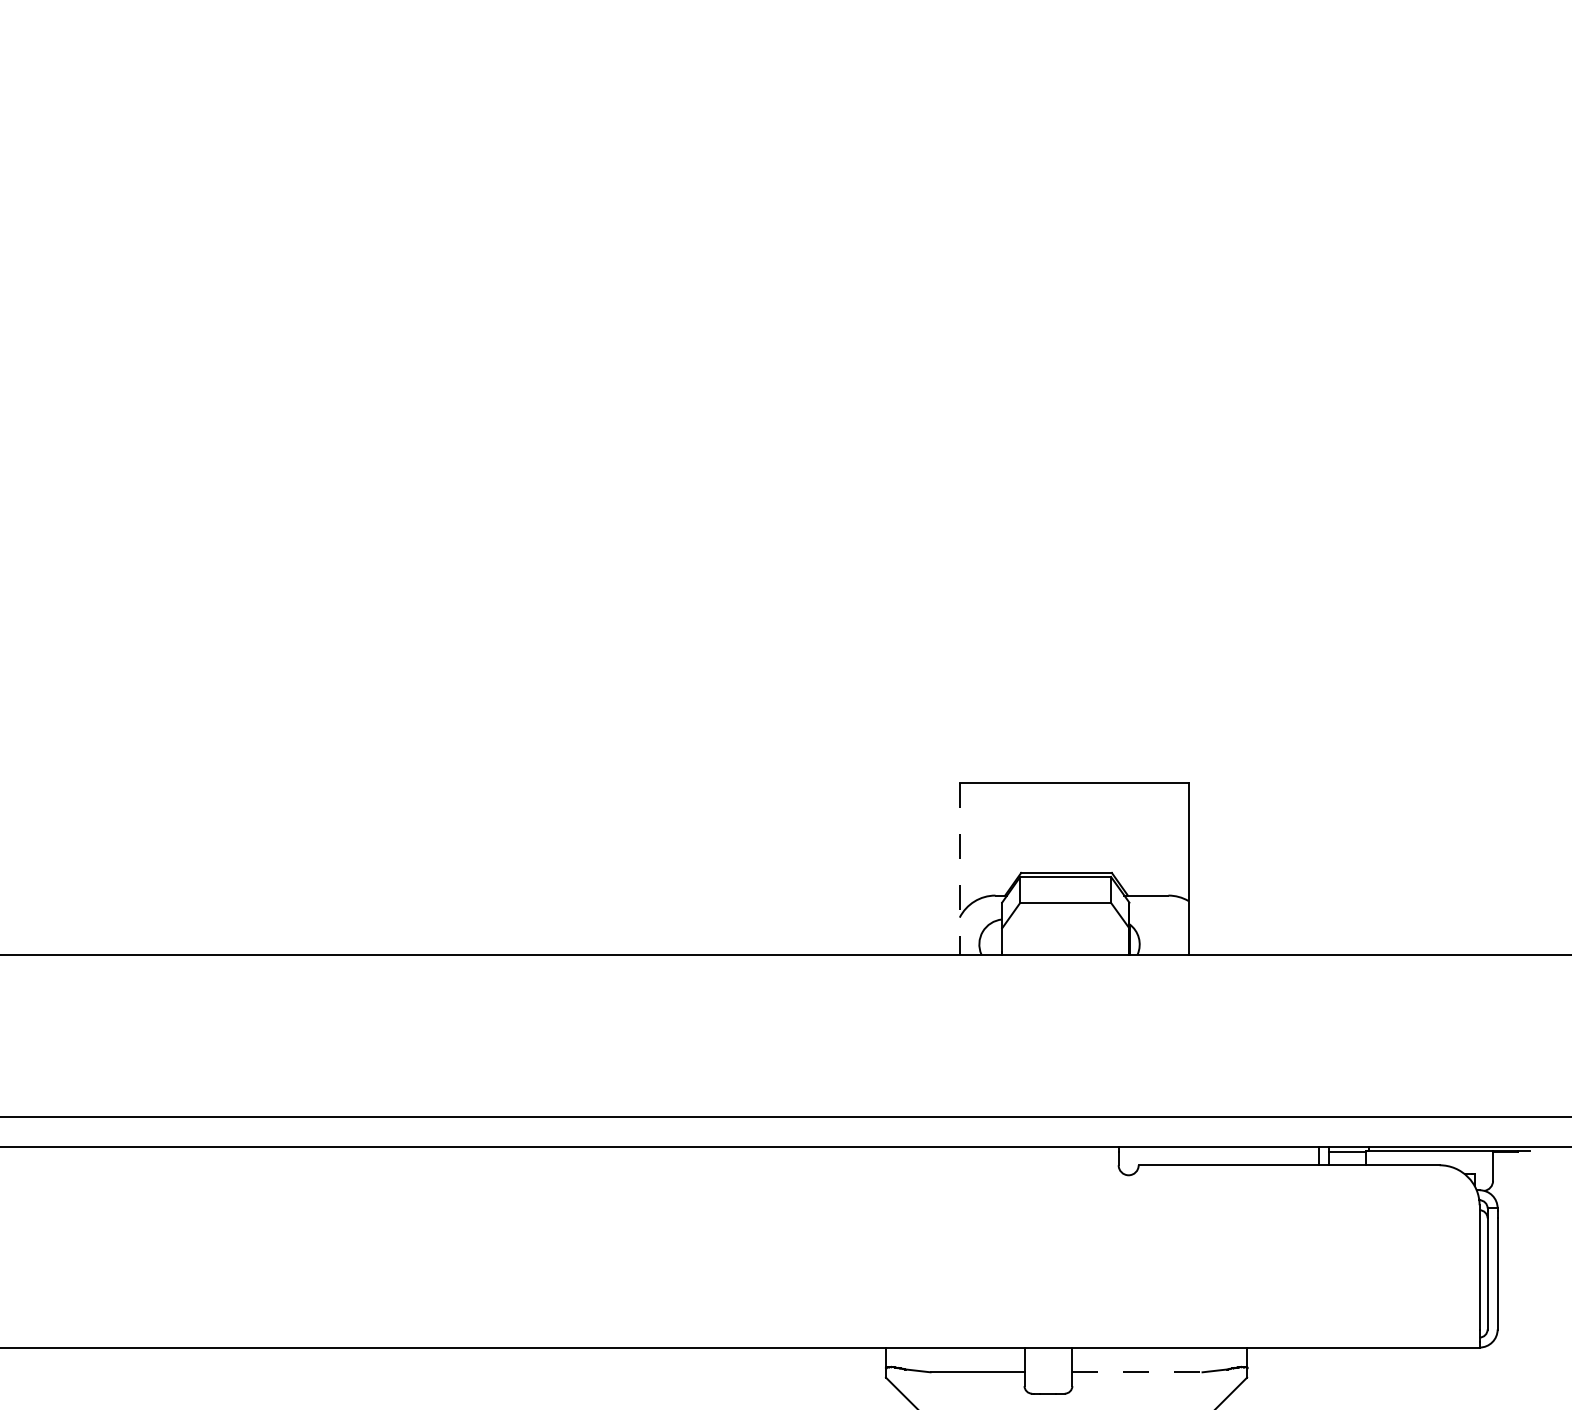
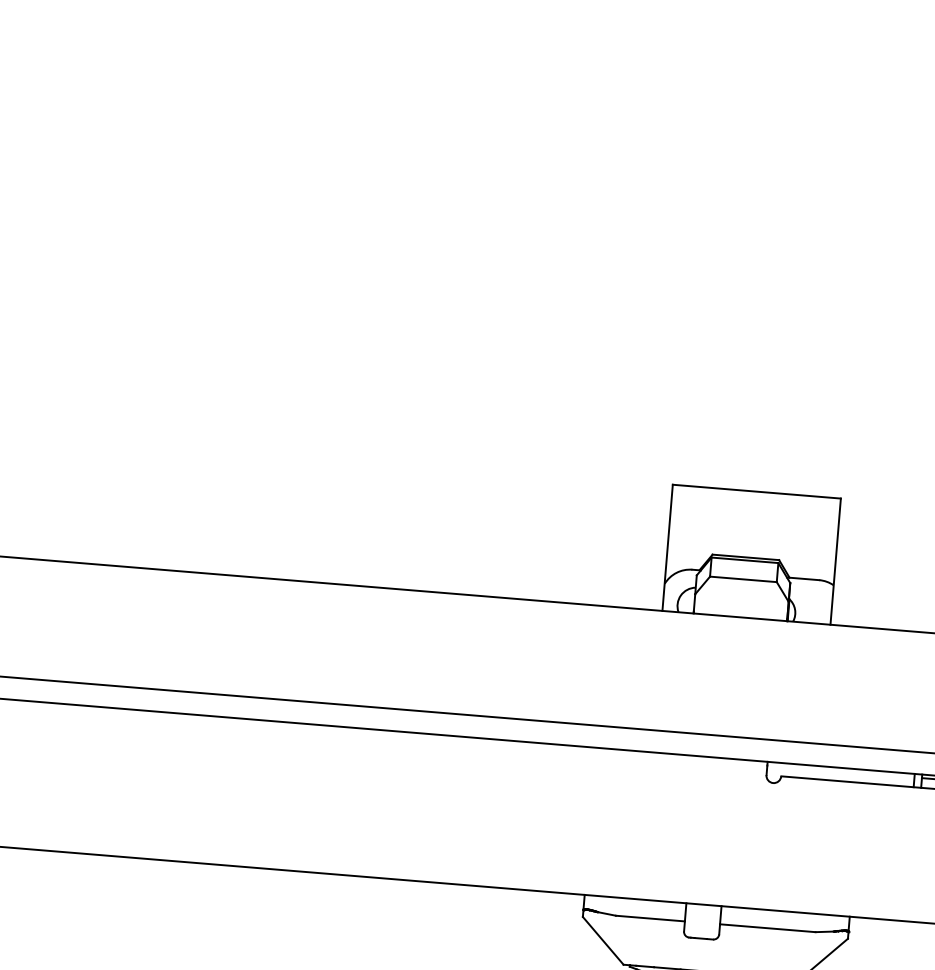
line: (959, 868) -> (667, 547), dashed -> solid
line: (1137, 1372) -> (767, 928), dashed -> solid

